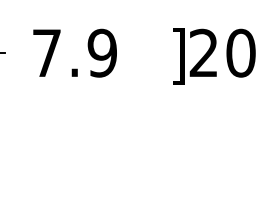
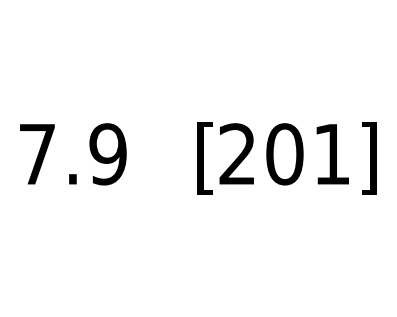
text: (178, 56) -> (204, 158), ] -> [

